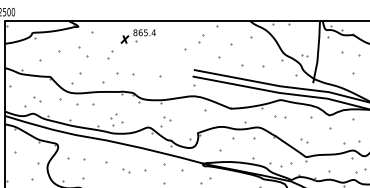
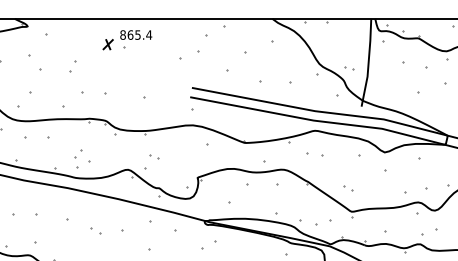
part: (137, 36) -> (125, 40), moved
part: (201, 38) -> (202, 43), size x1.6

